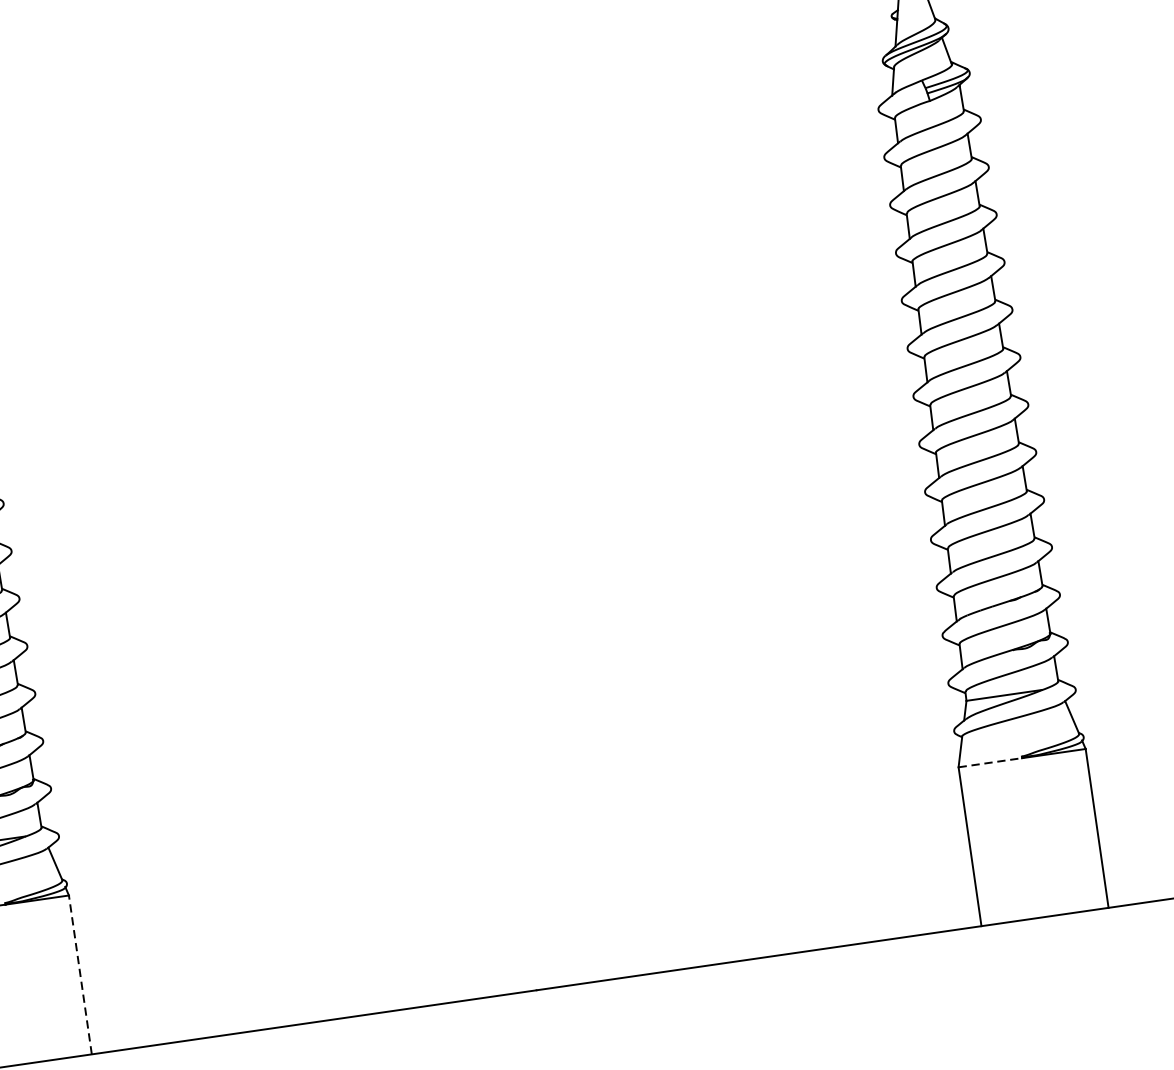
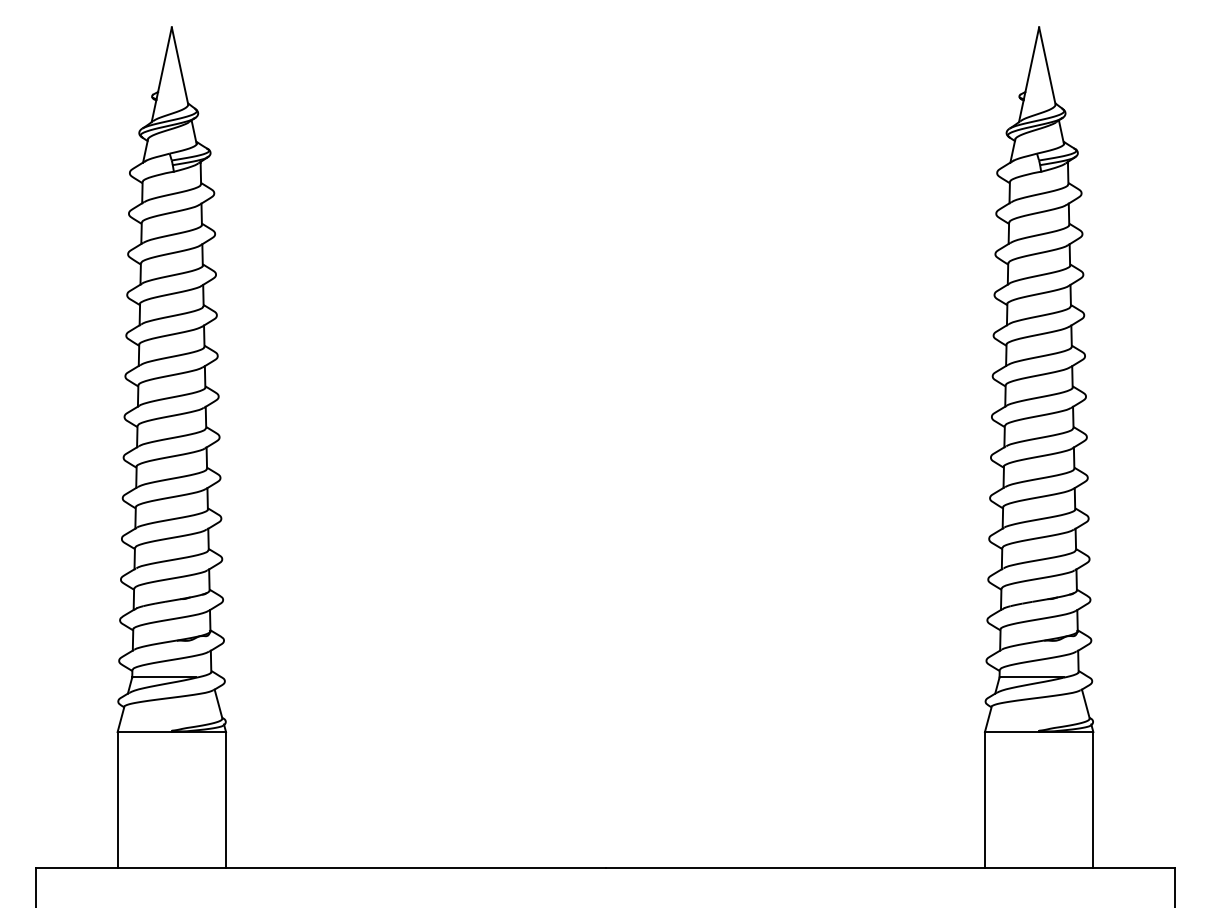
line: (990, 763) -> (1012, 732), dashed -> solid
line: (80, 974) -> (226, 799), dashed -> solid

